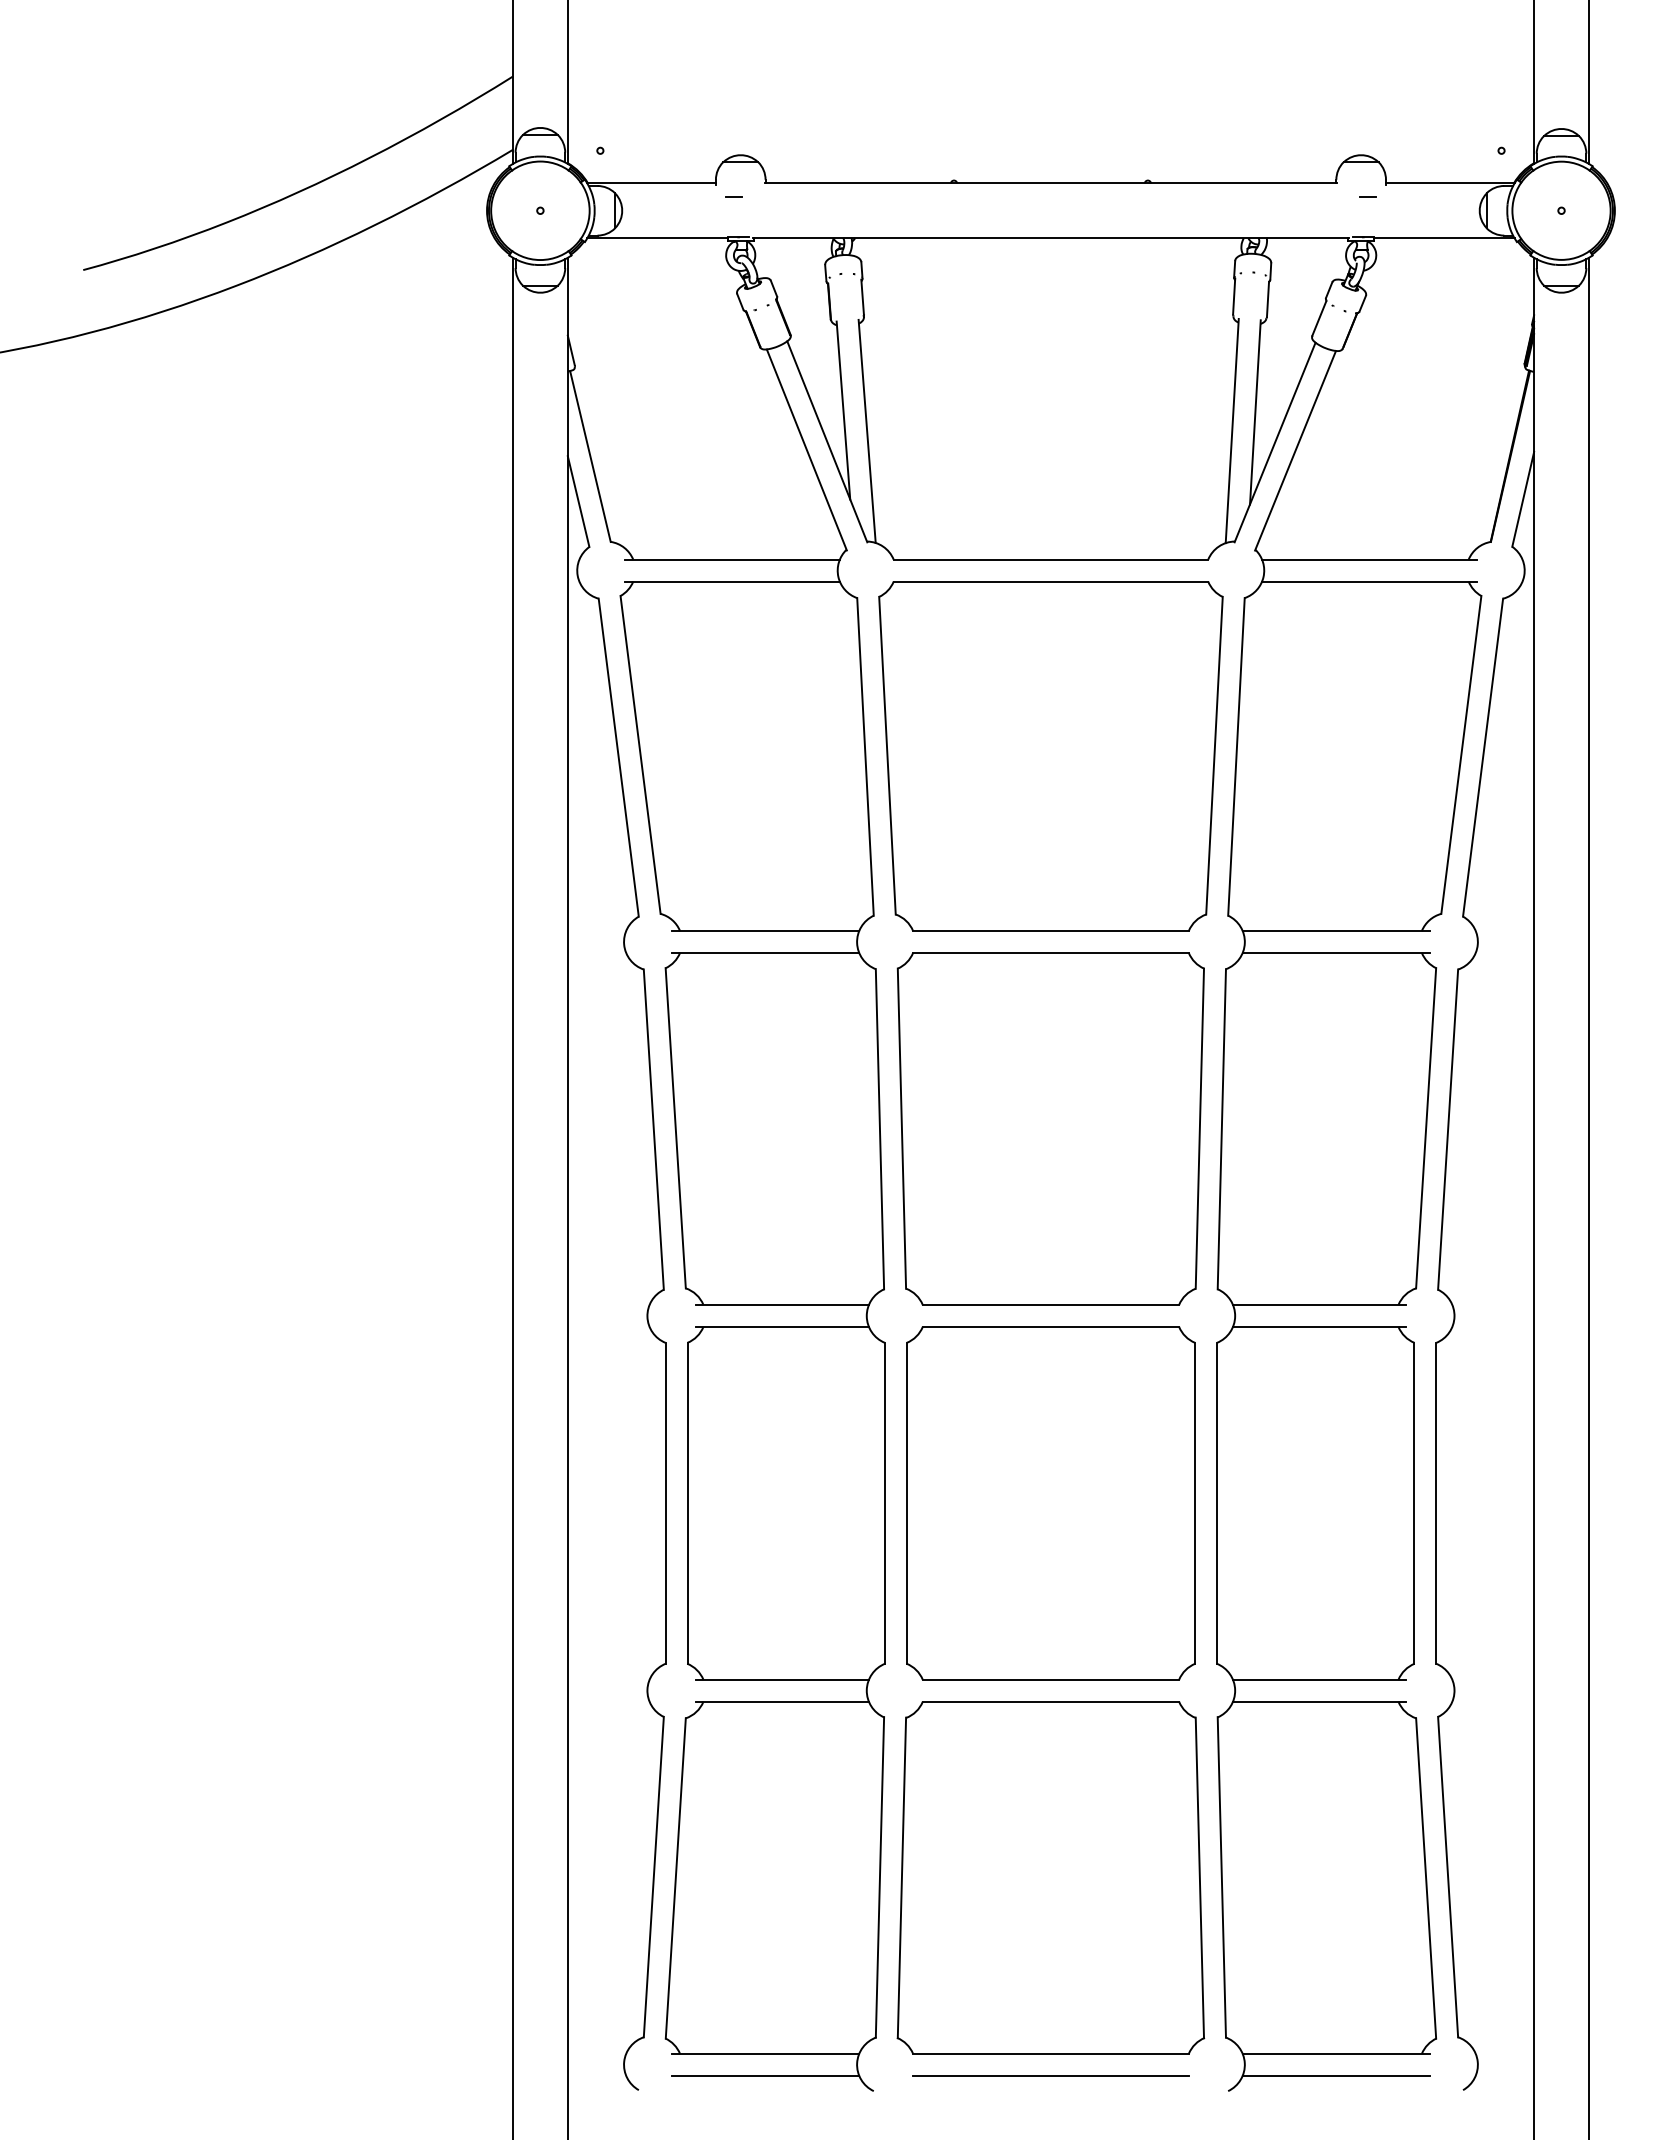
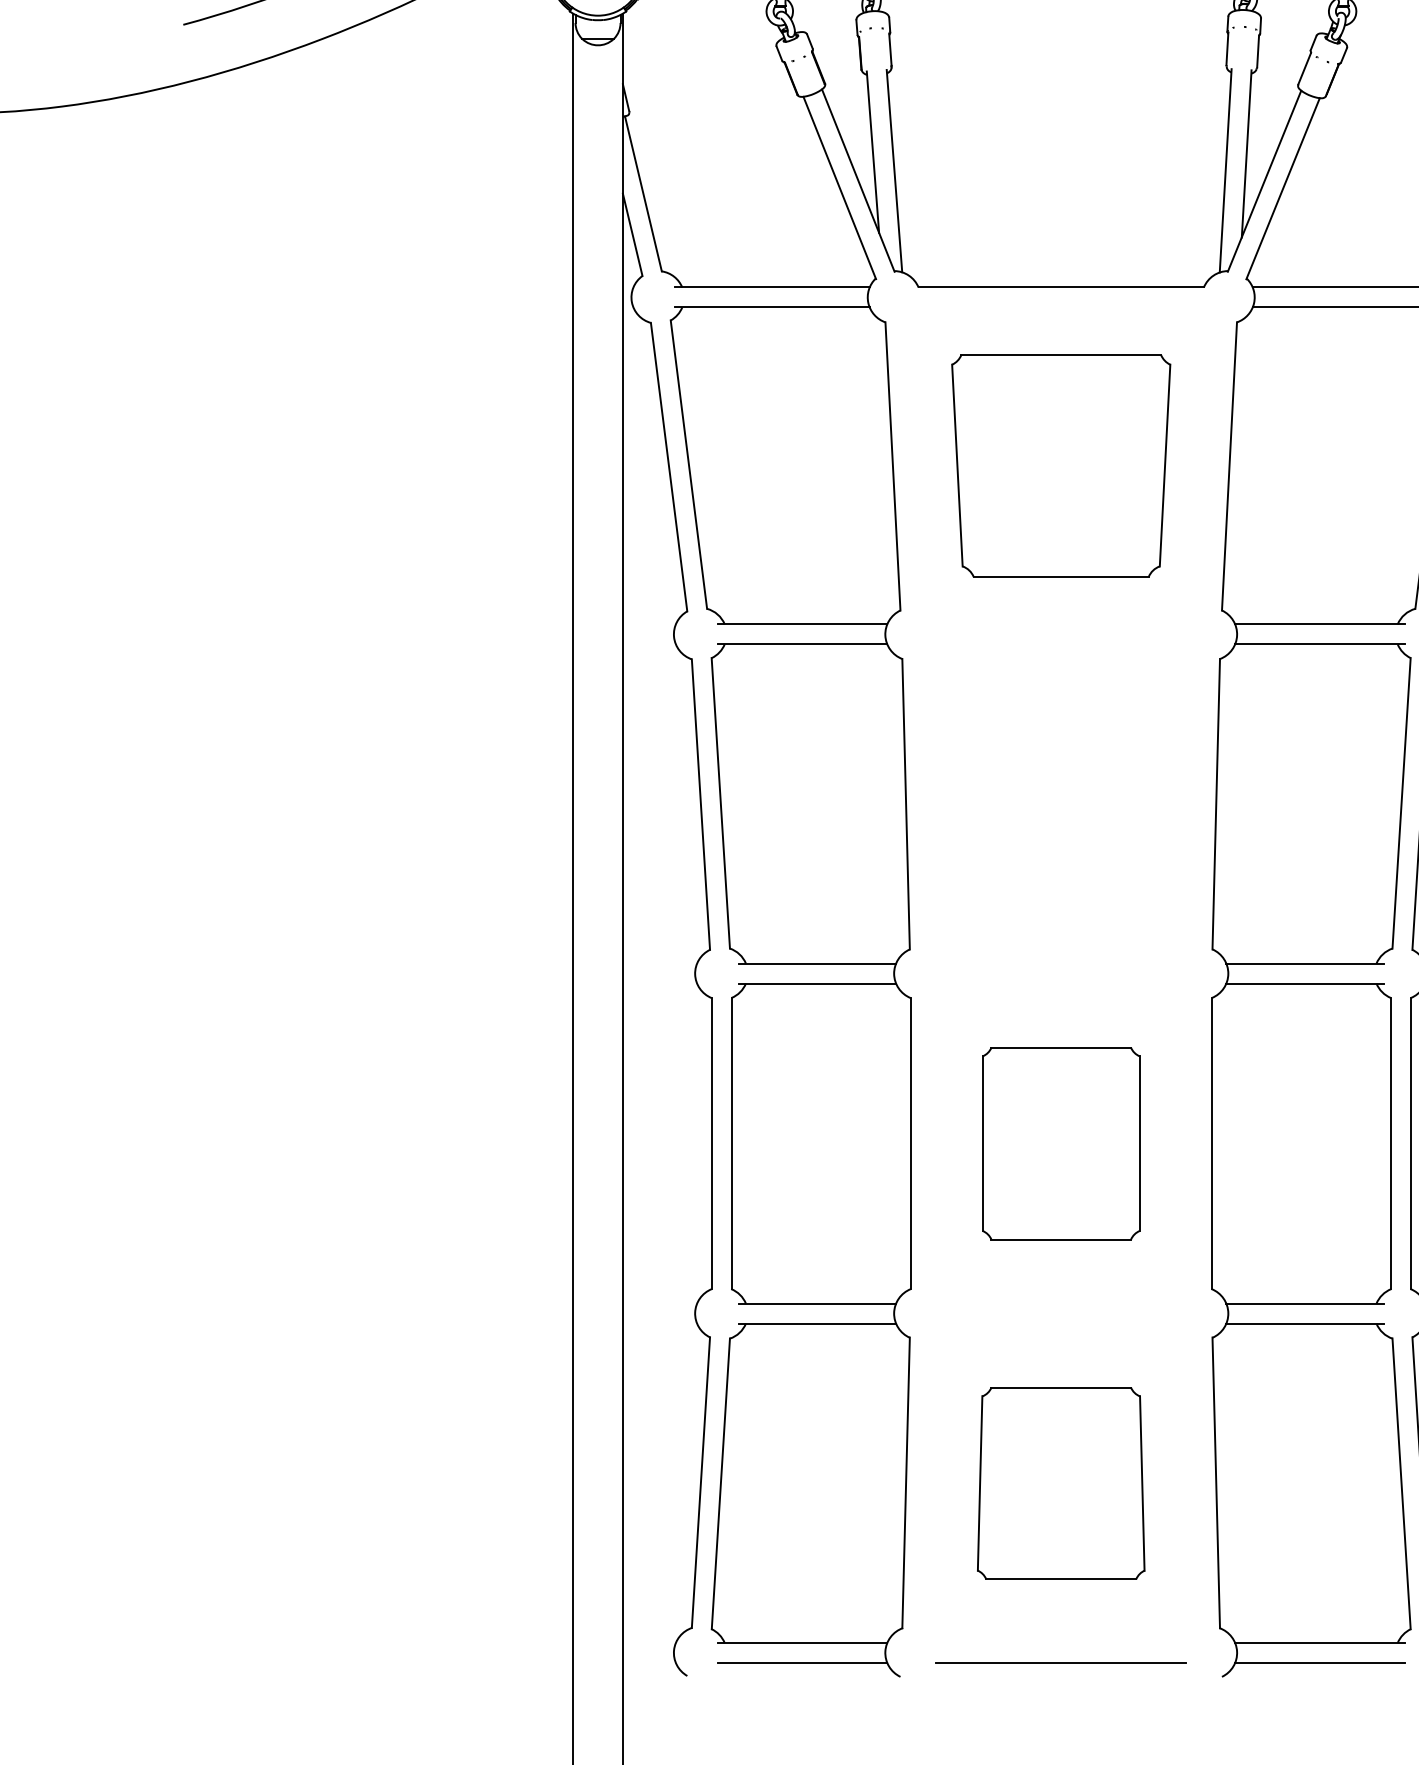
part: (1050, 756) -> (1060, 466), size x0.7
part: (1050, 1128) -> (1060, 803), removed
part: (1050, 1503) -> (1060, 1143), size x0.6
part: (1050, 1877) -> (1060, 1483), size x0.6

